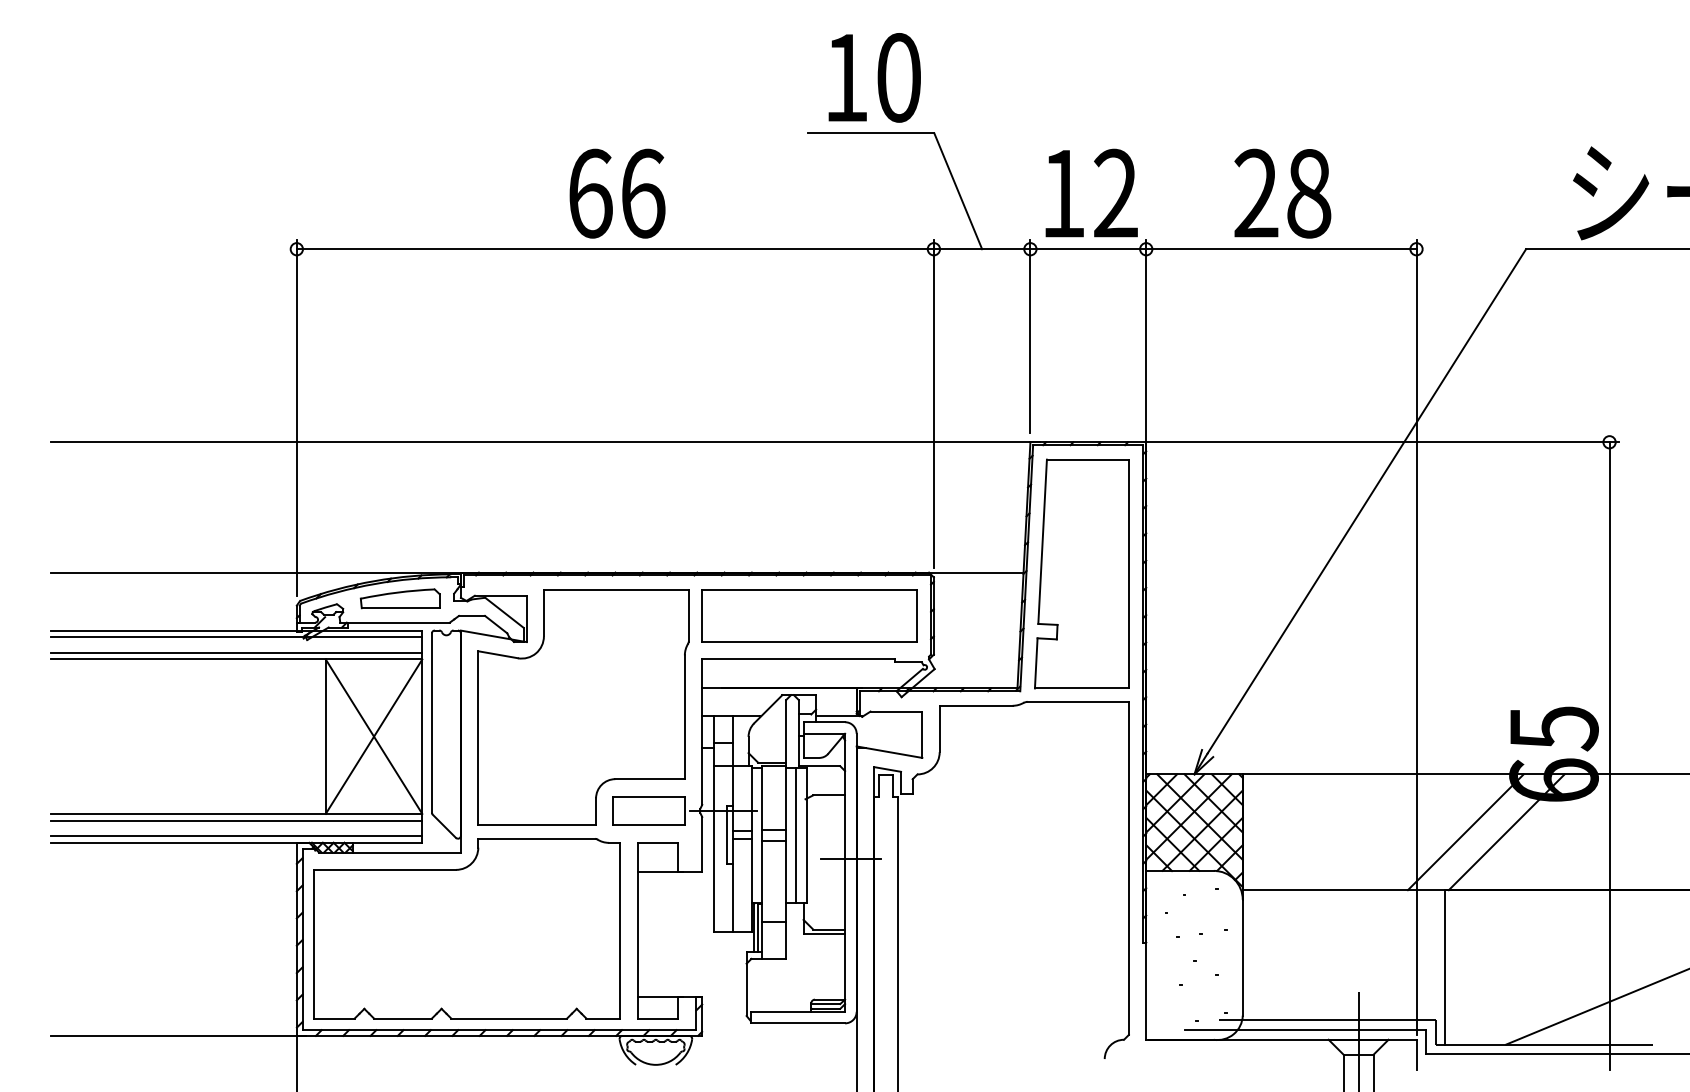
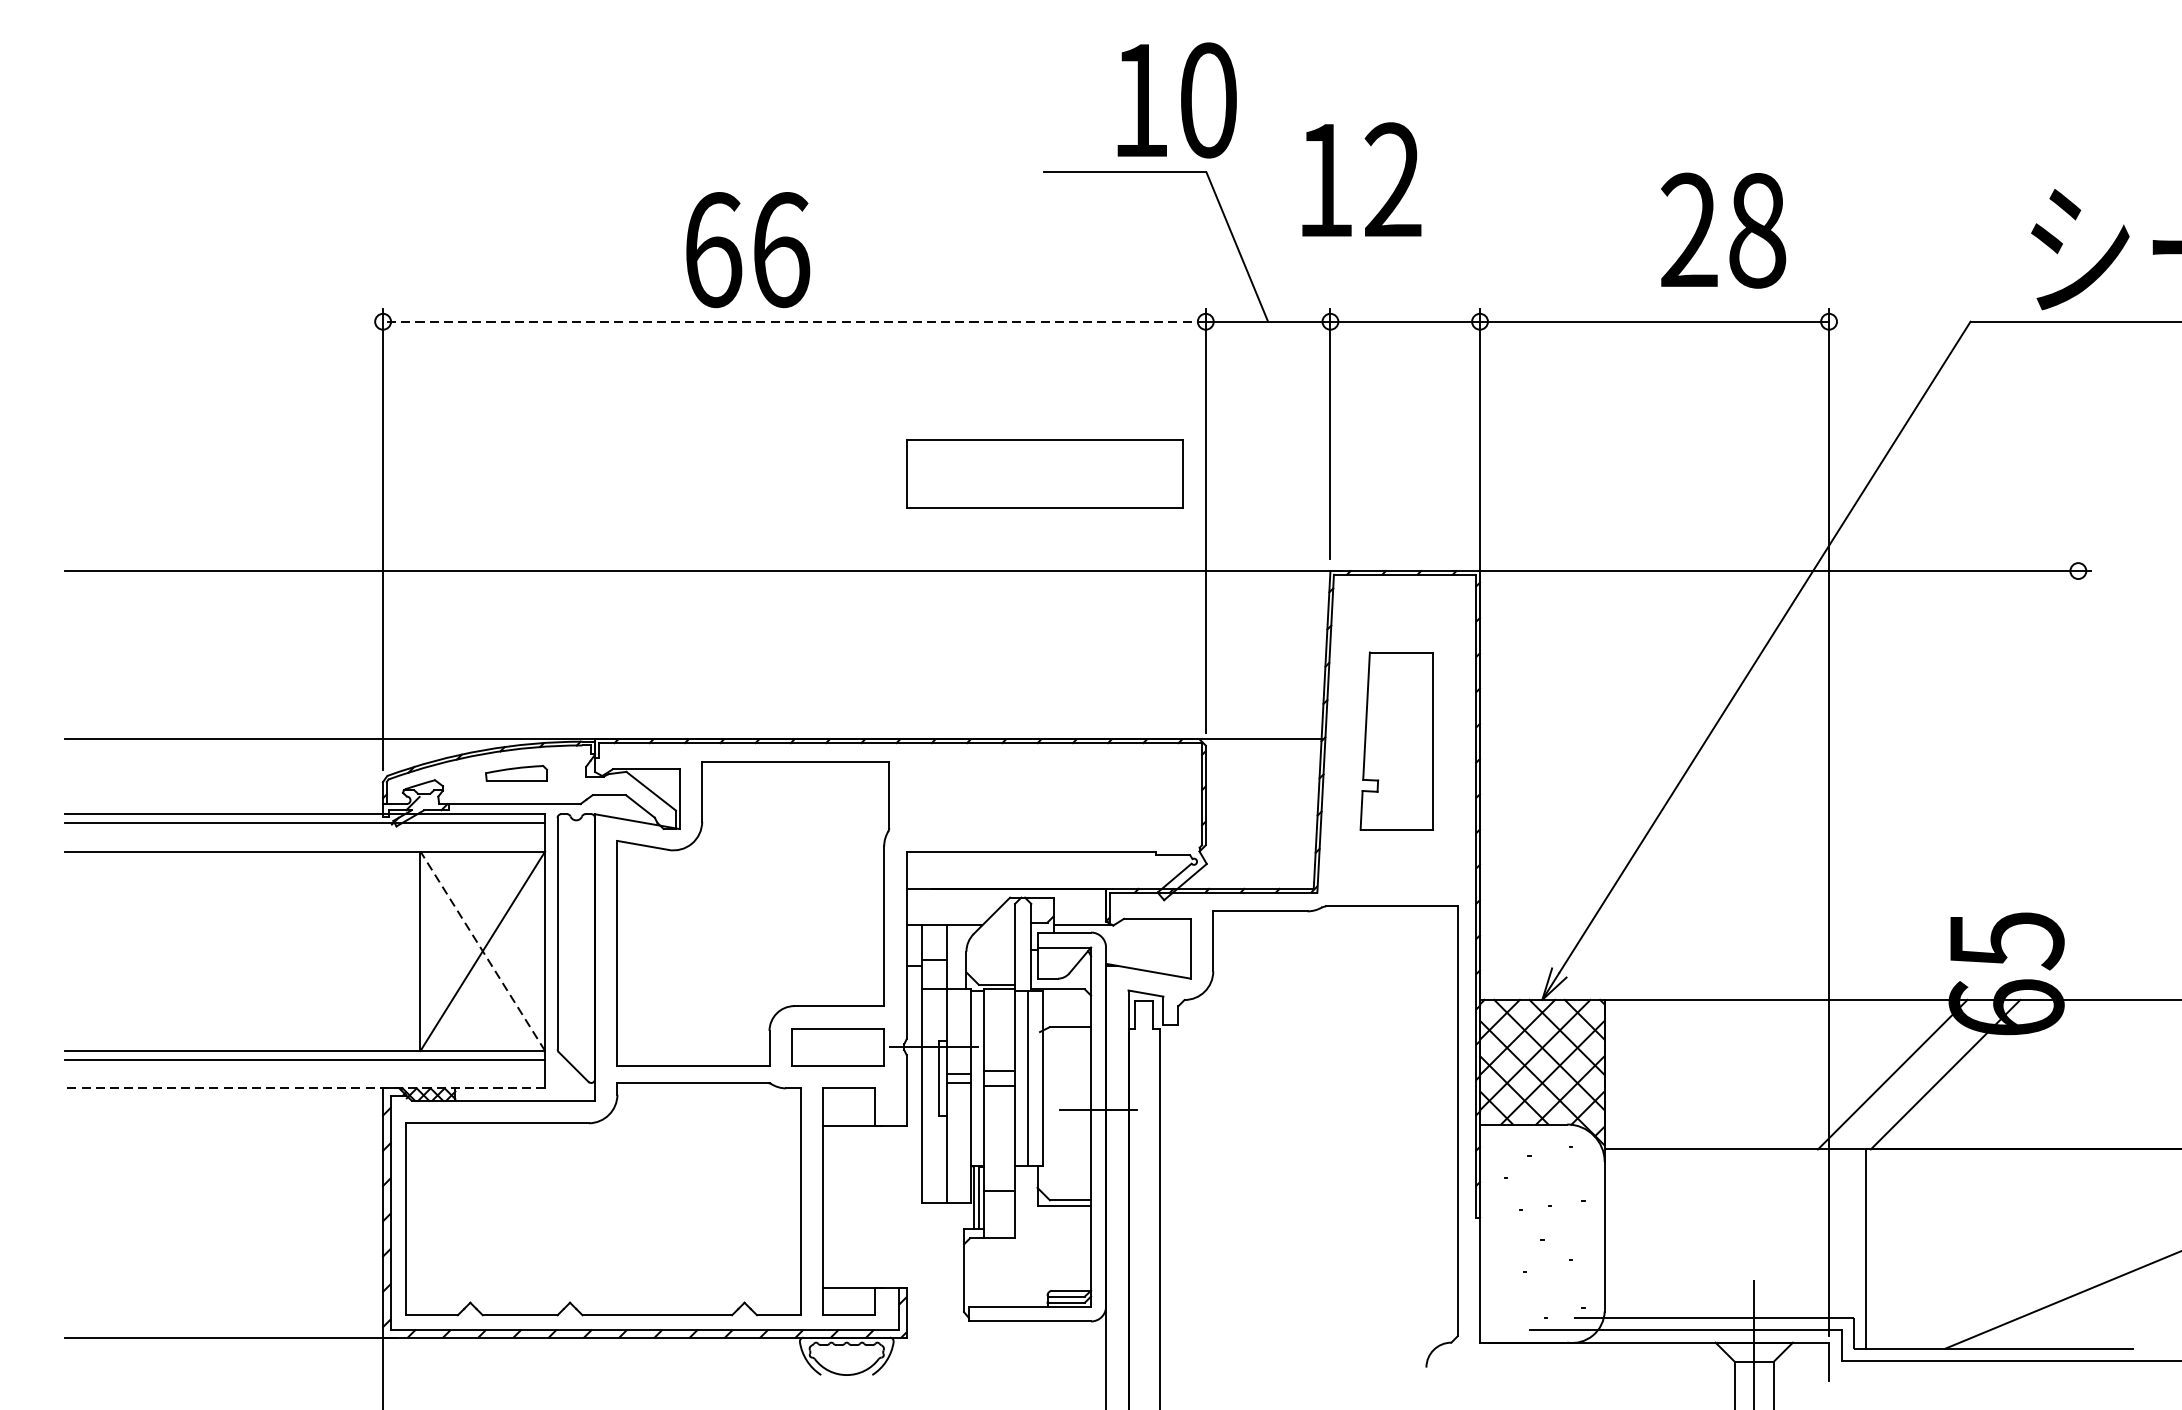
text: (874, 77) -> (1176, 99), moved
text: (1091, 192) -> (1361, 178), moved
text: (617, 193) -> (748, 249), moved
text: (1282, 193) -> (1723, 230), moved
line: (615, 249) -> (794, 322), solid -> dashed
part: (1081, 573) -> (1396, 740), size x0.6
part: (399, 598) -> (515, 772), size x0.6
part: (809, 615) -> (1045, 473), moved
line: (236, 652) -> (305, 842), removed
line: (373, 736) -> (482, 951), solid -> dashed
line: (1609, 755) -> (2078, 975), removed
line: (236, 836) -> (305, 1080), removed
line: (236, 842) -> (305, 1087), solid -> dashed

